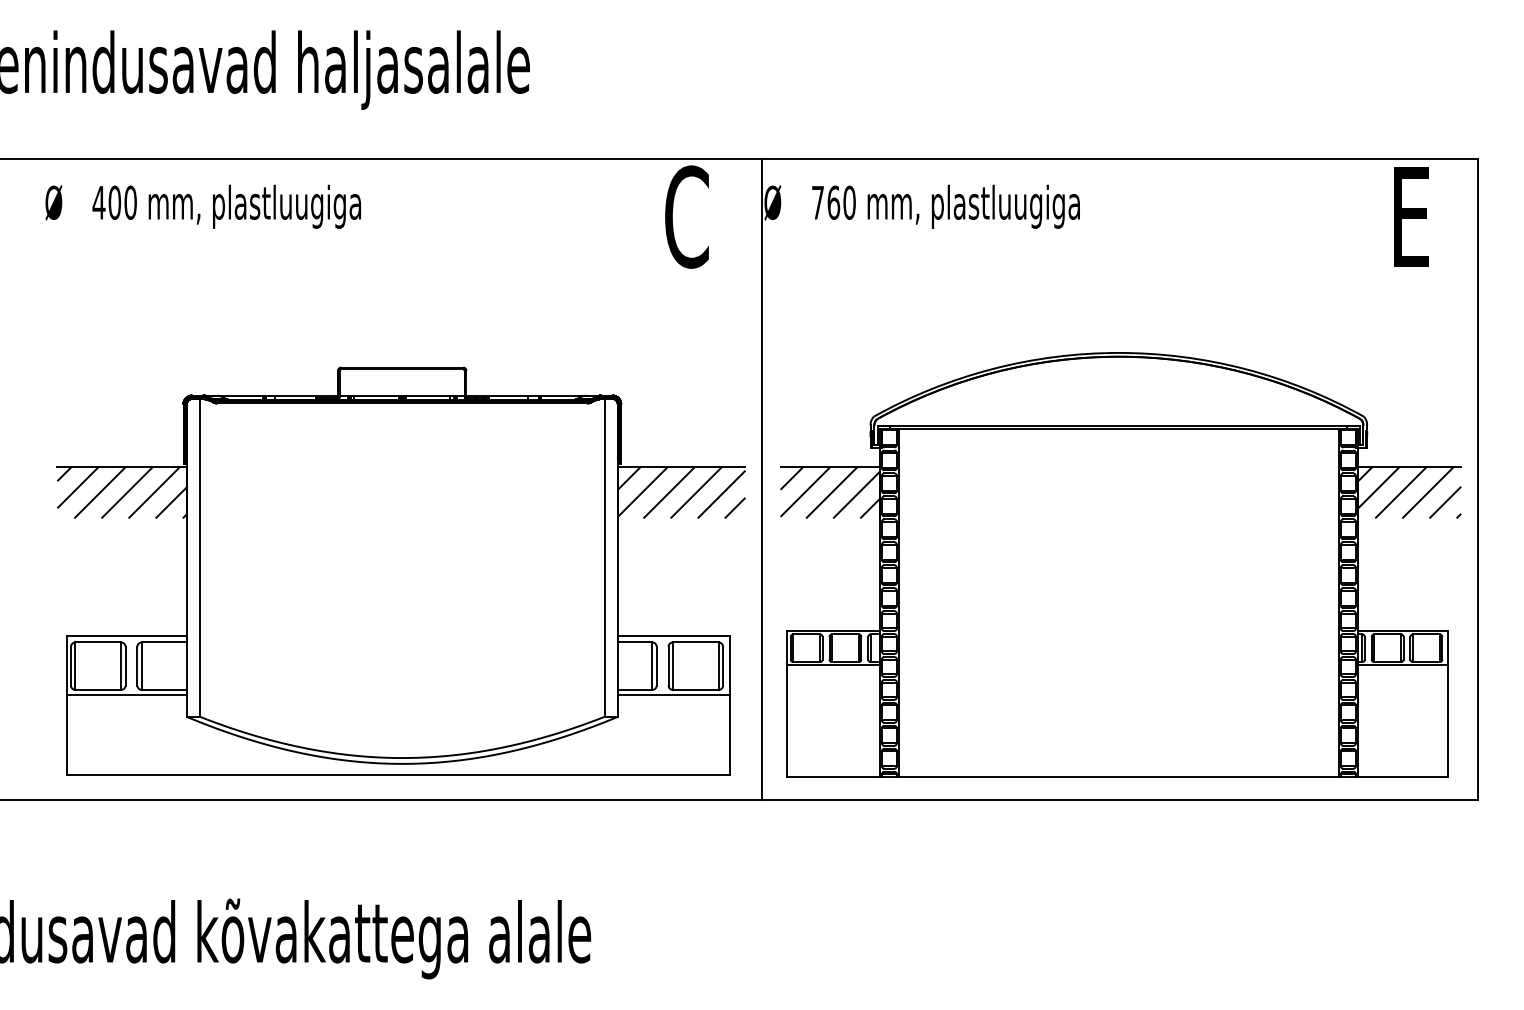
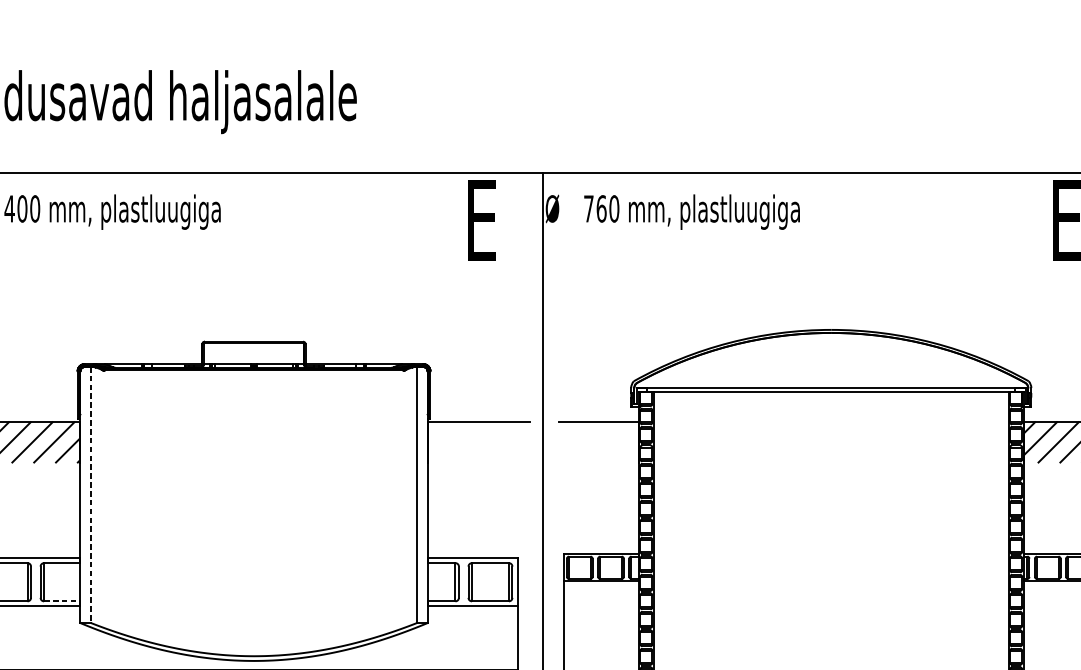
text: (686, 216) -> (482, 219), C -> E
hatch: (681, 492) -> (478, 442), removed
hatch: (829, 492) -> (598, 442), removed
line: (200, 557) -> (91, 494), solid -> dashed
line: (164, 689) -> (62, 601), solid -> dashed

